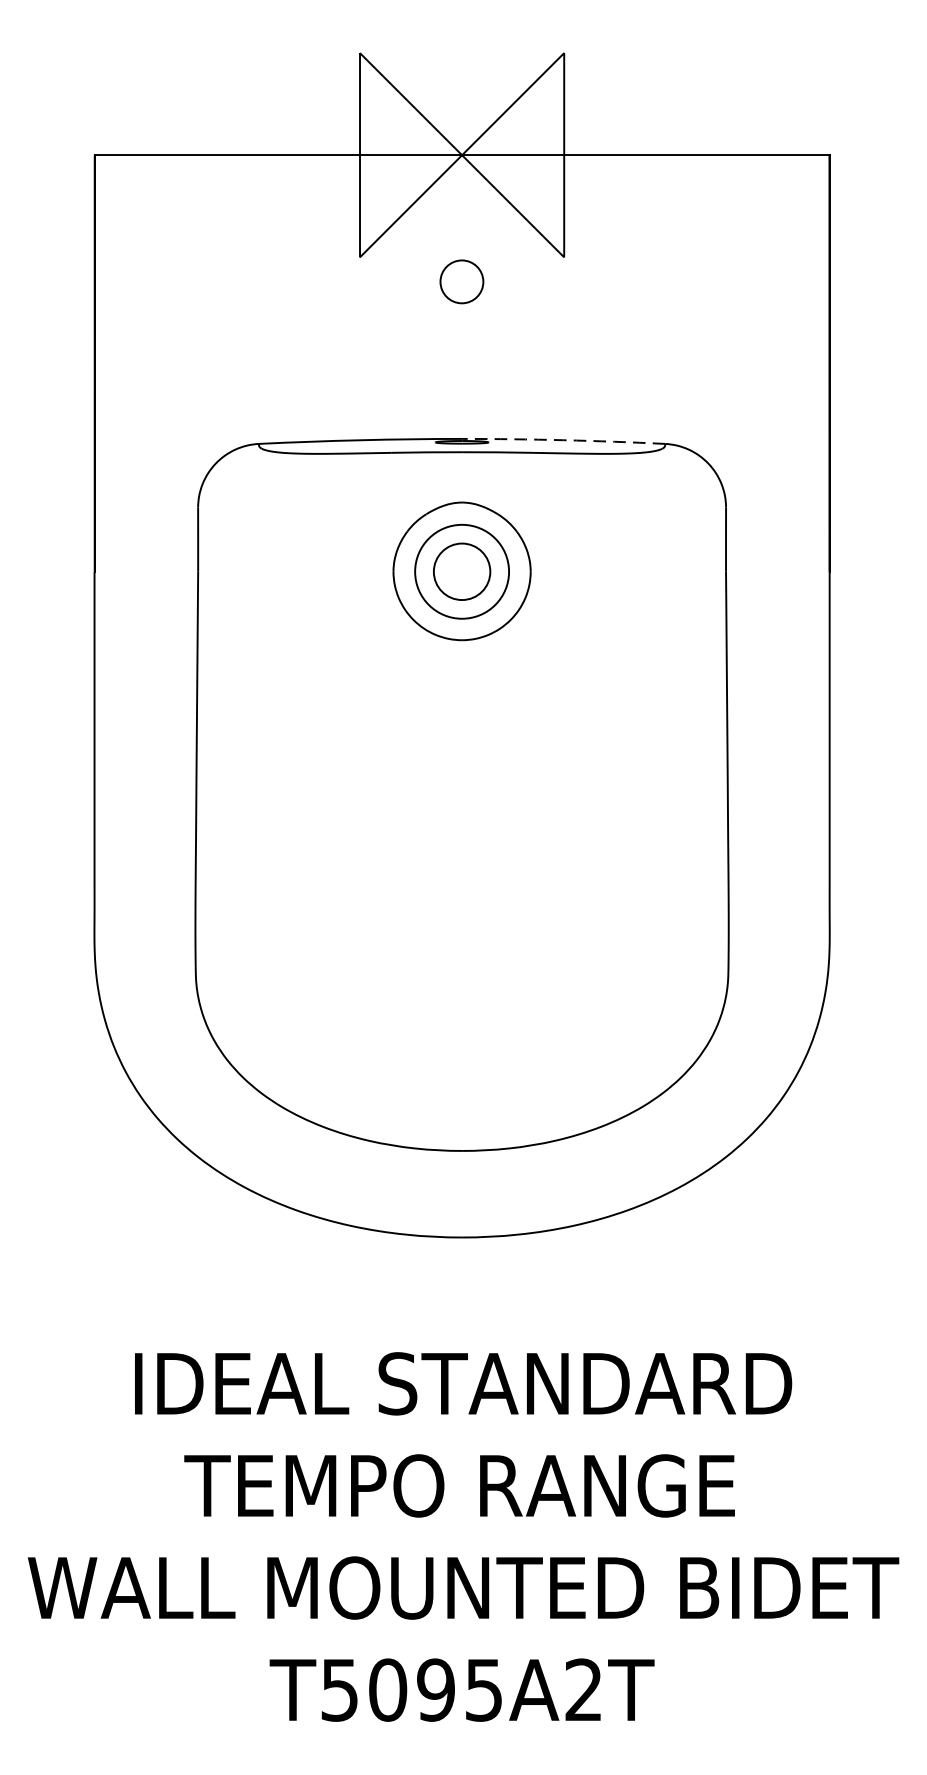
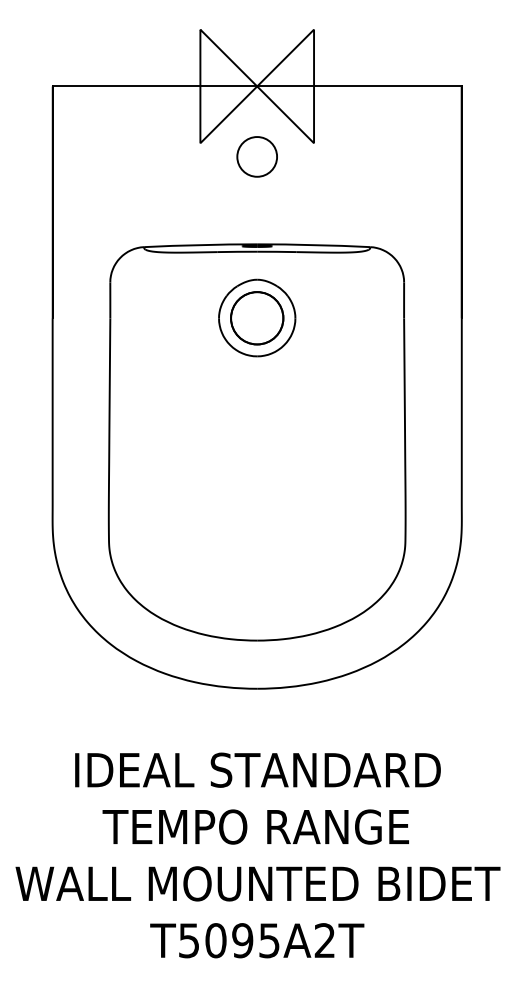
circle: (460, 281) -> (256, 156), size x1.67
arc: (563, 440) -> (313, 245), dashed -> solid
circle: (462, 572) -> (257, 318), size x1.67

